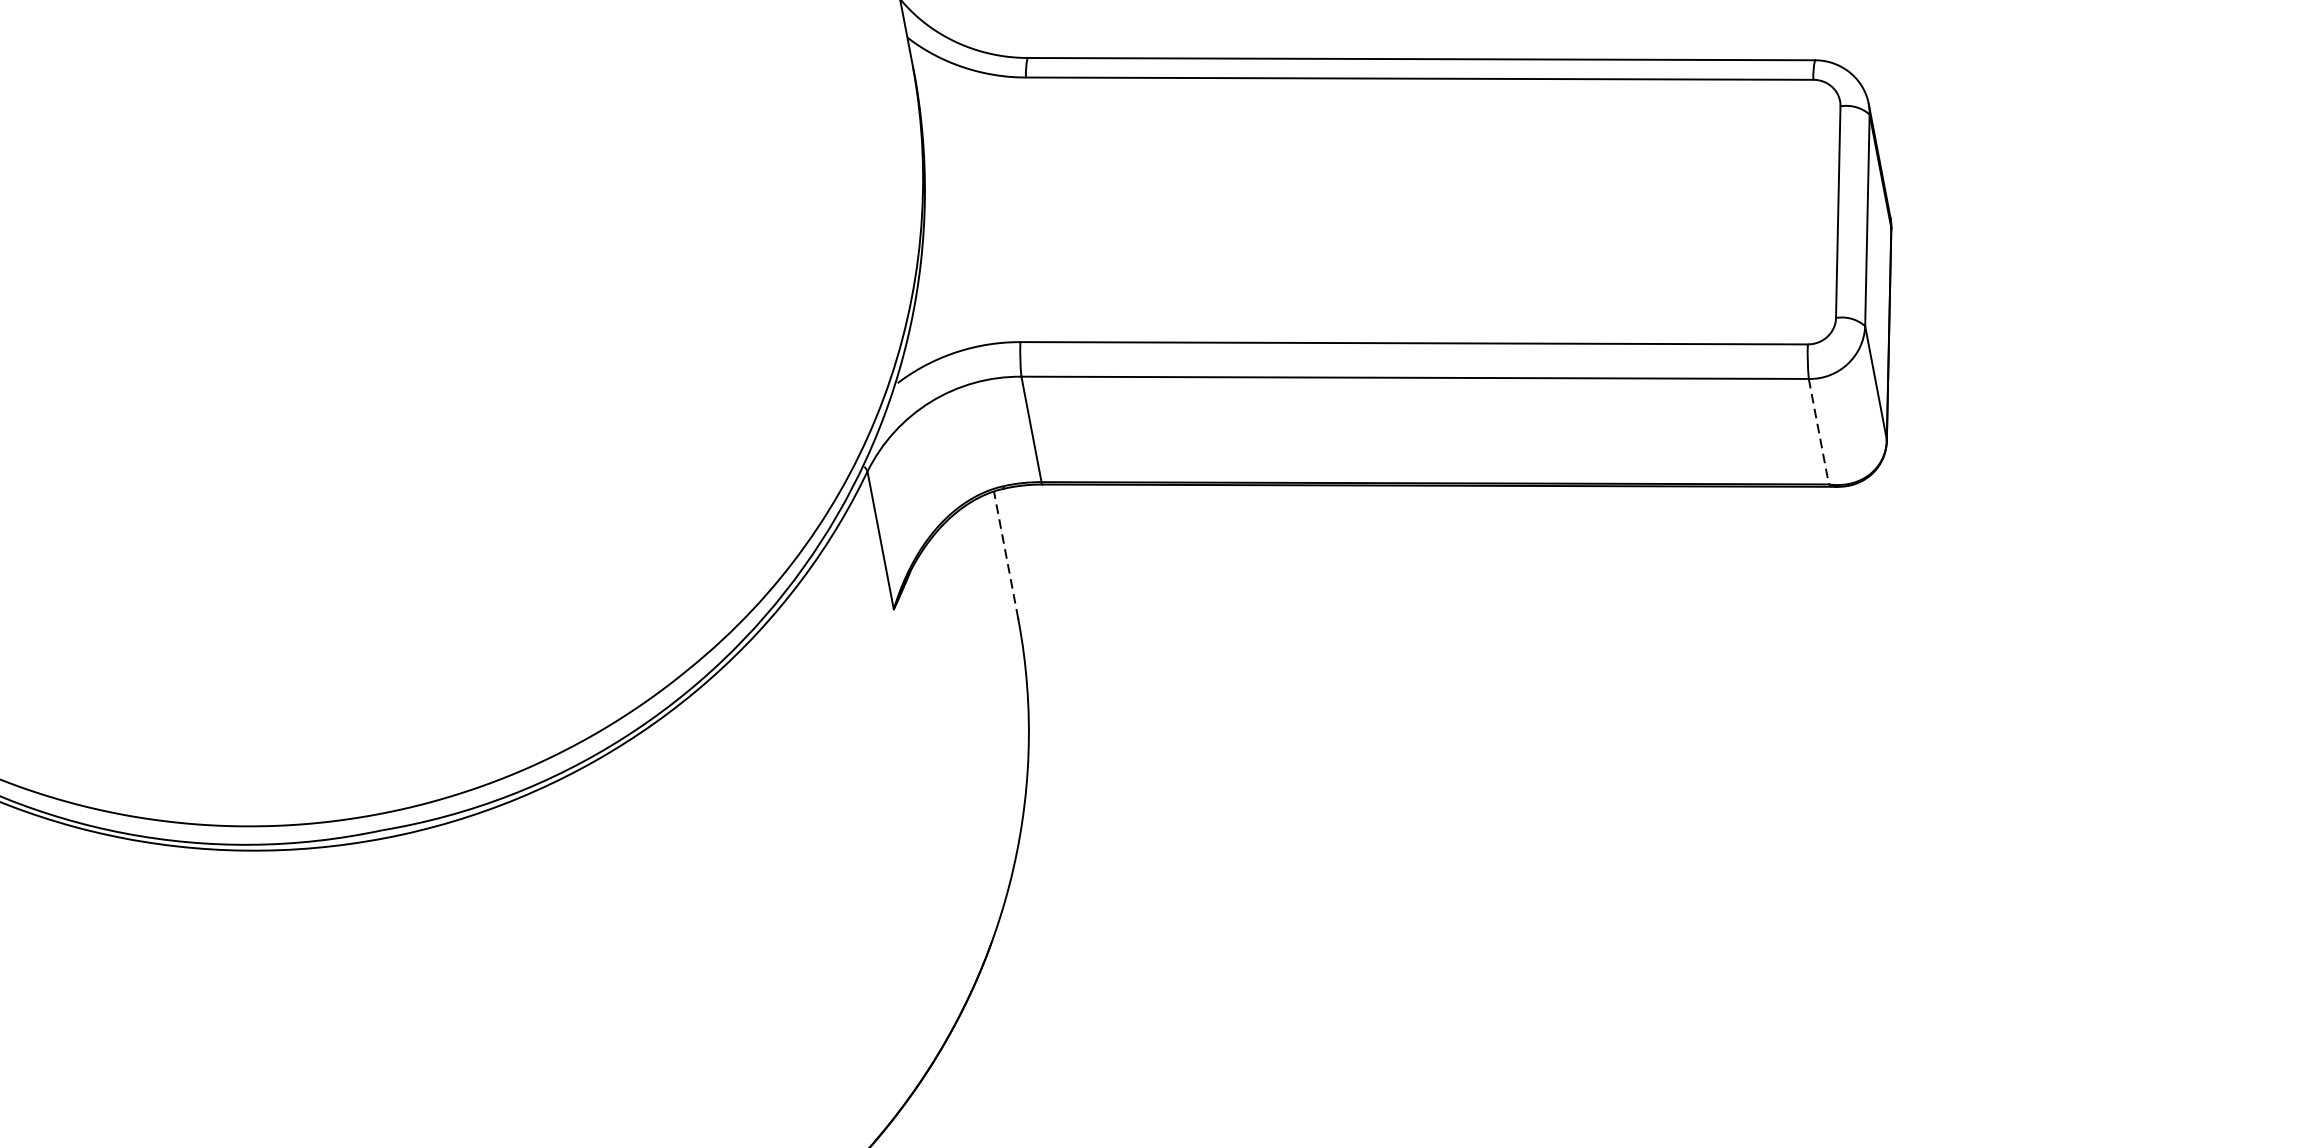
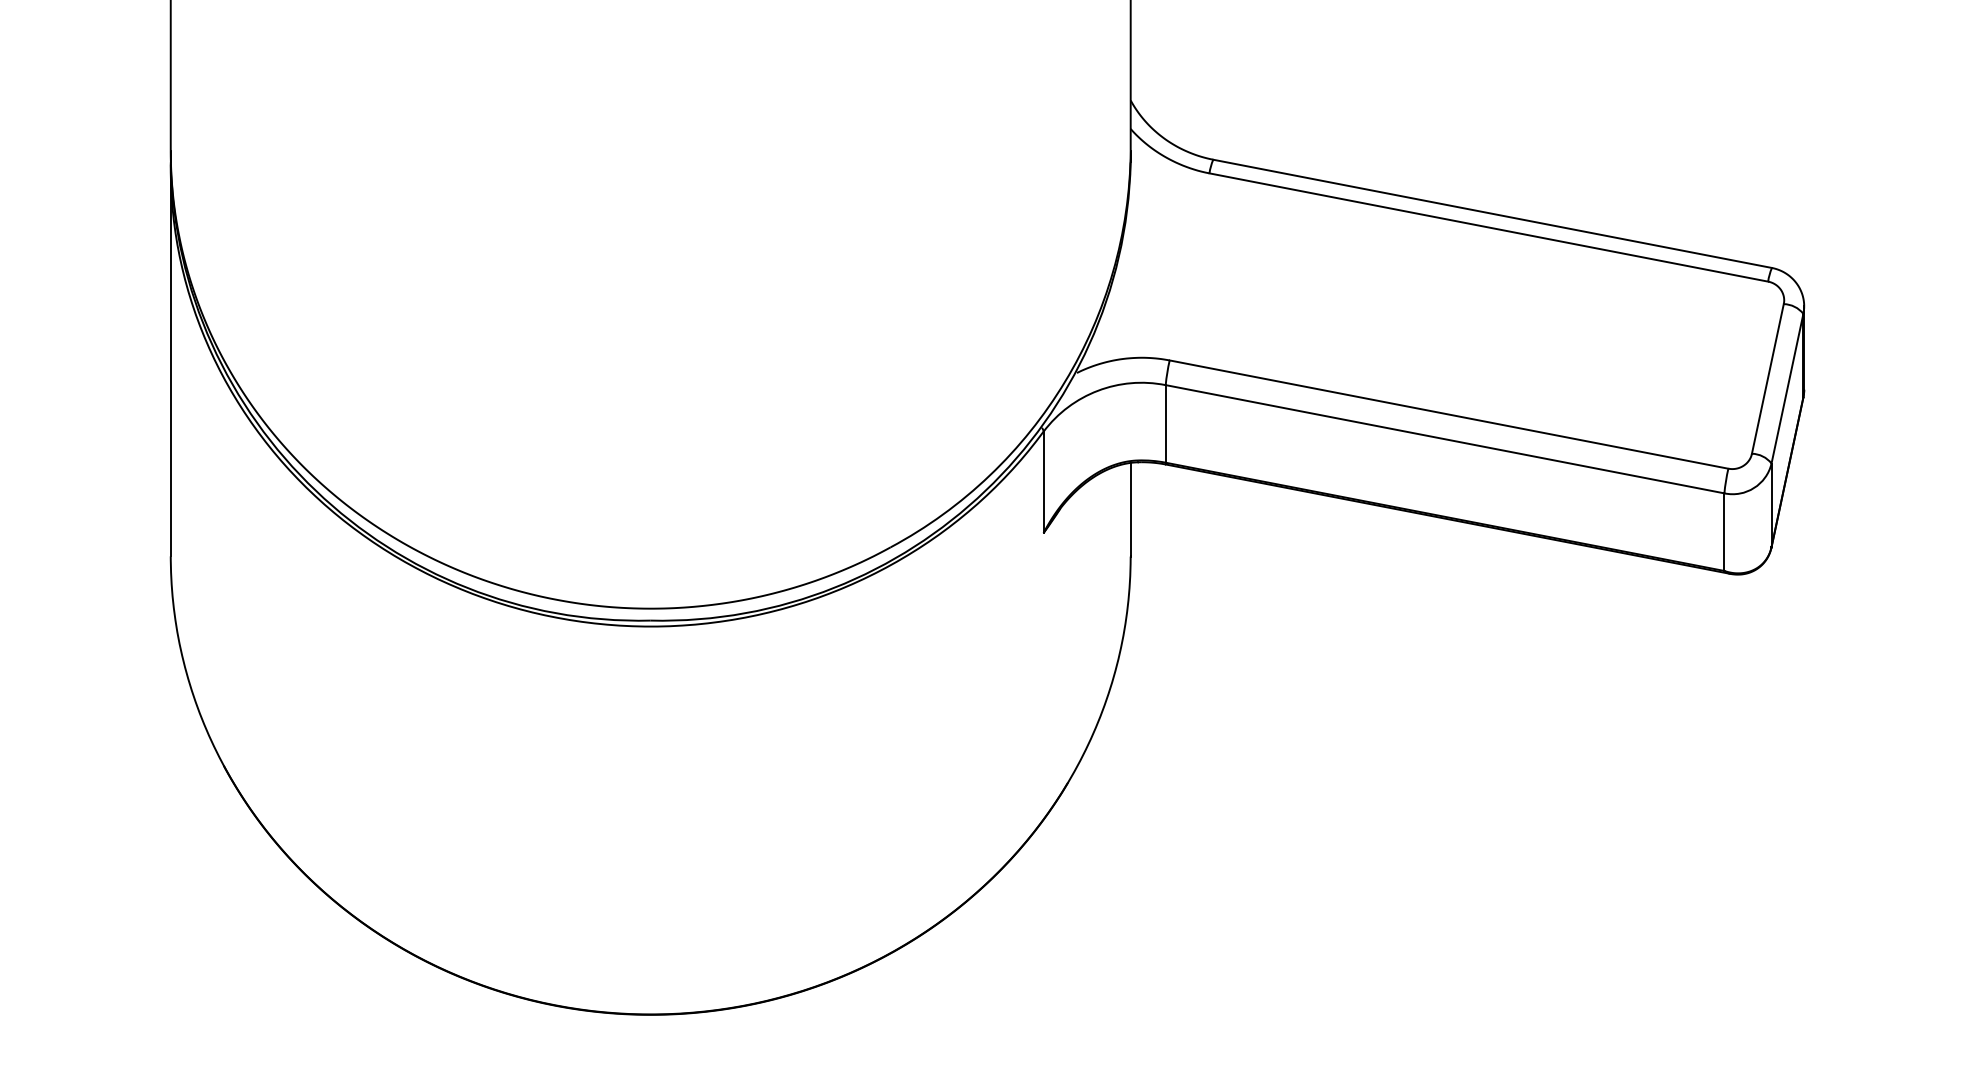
line: (1819, 432) -> (1724, 532), dashed -> solid
line: (1005, 554) -> (1130, 509), dashed -> solid

